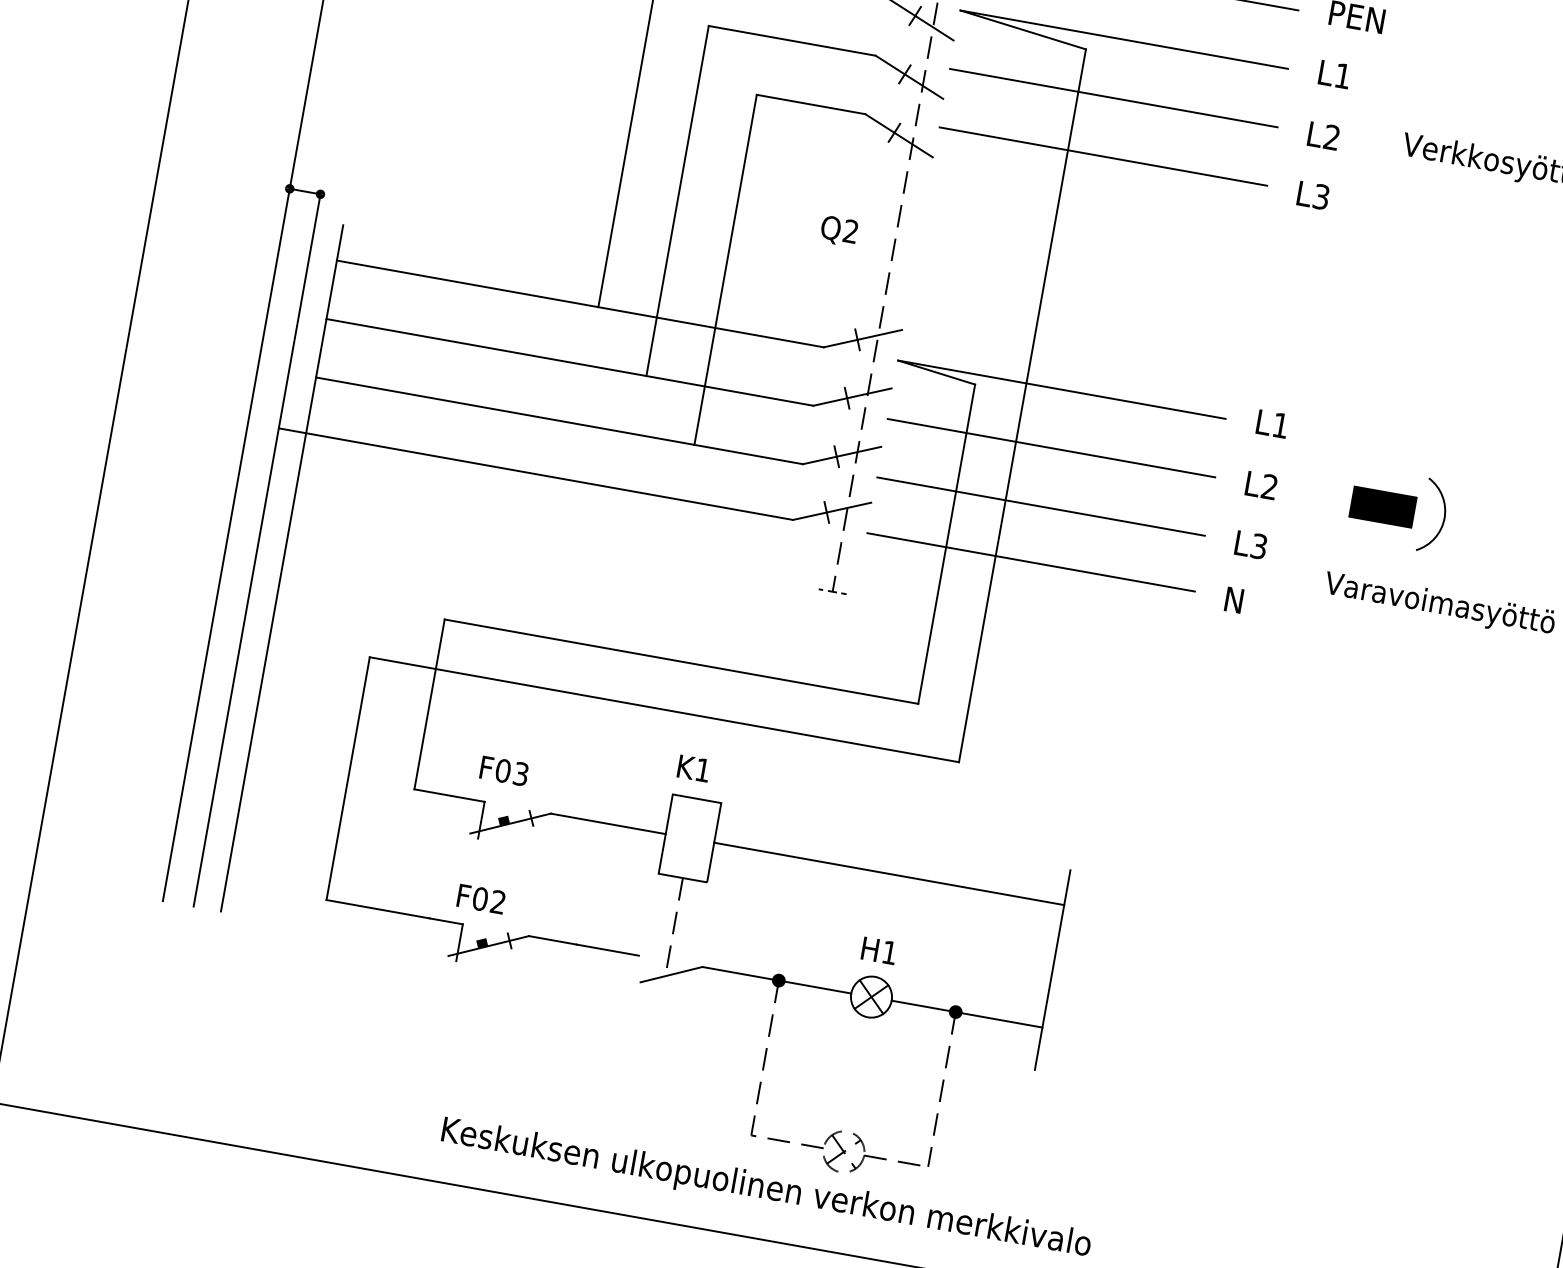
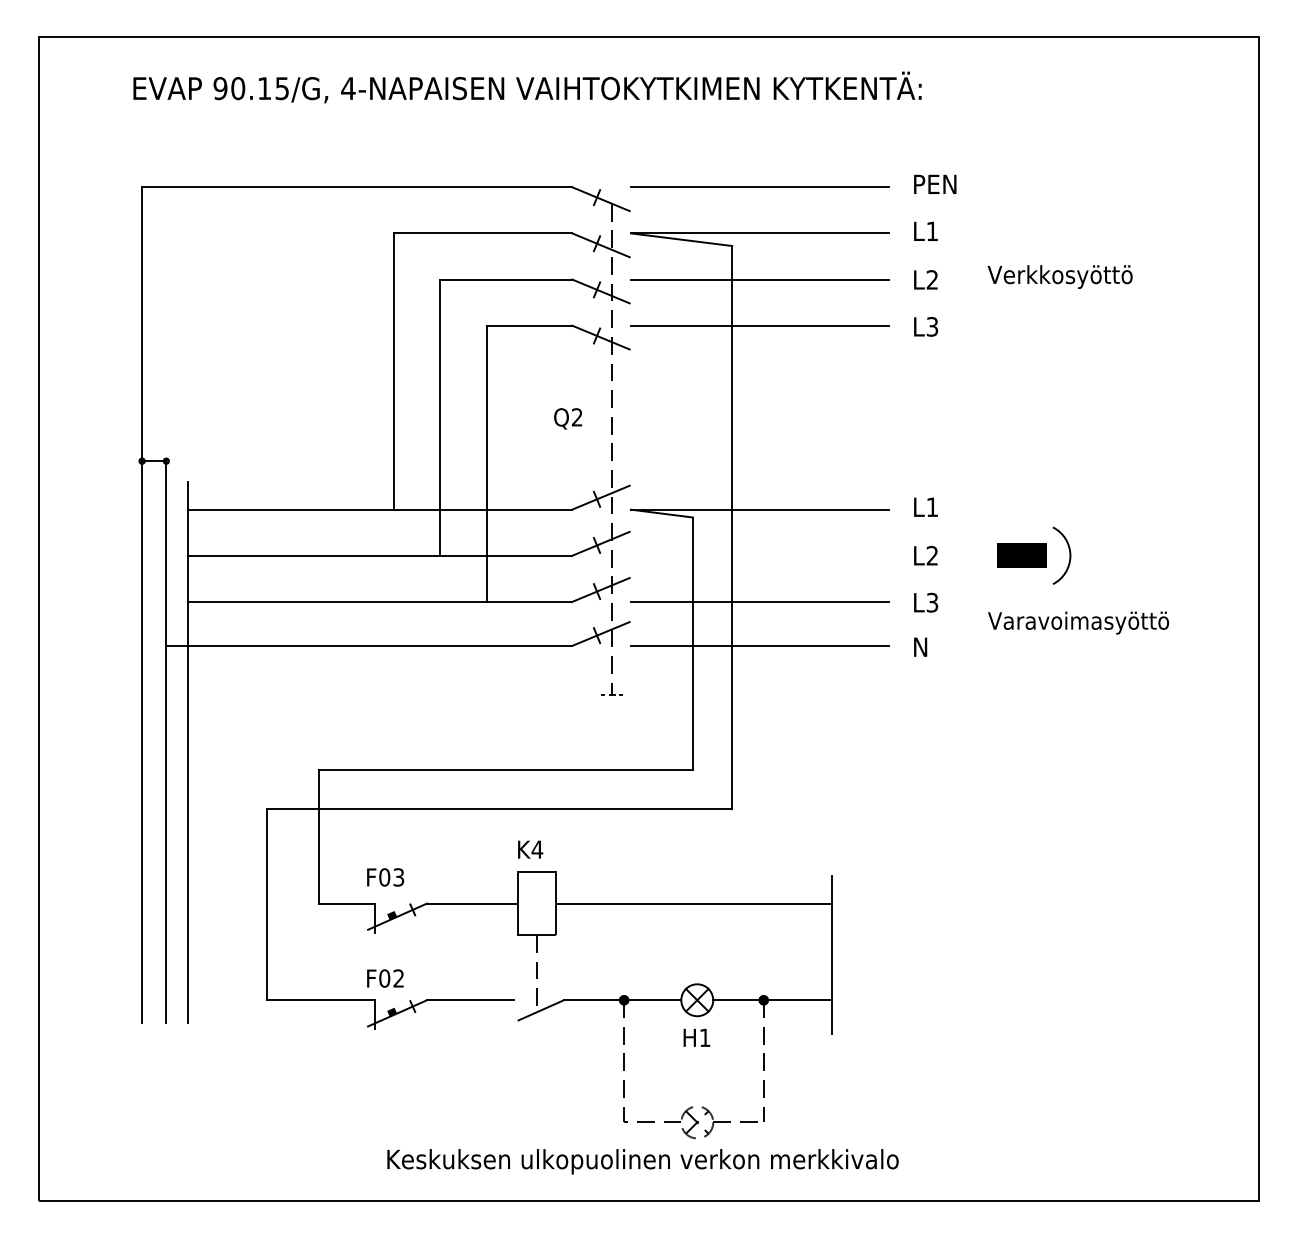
line: (1050, 447) -> (759, 555), removed
text: (703, 770) -> (537, 849), K1 -> K4
text: (878, 950) -> (696, 1037), moved

